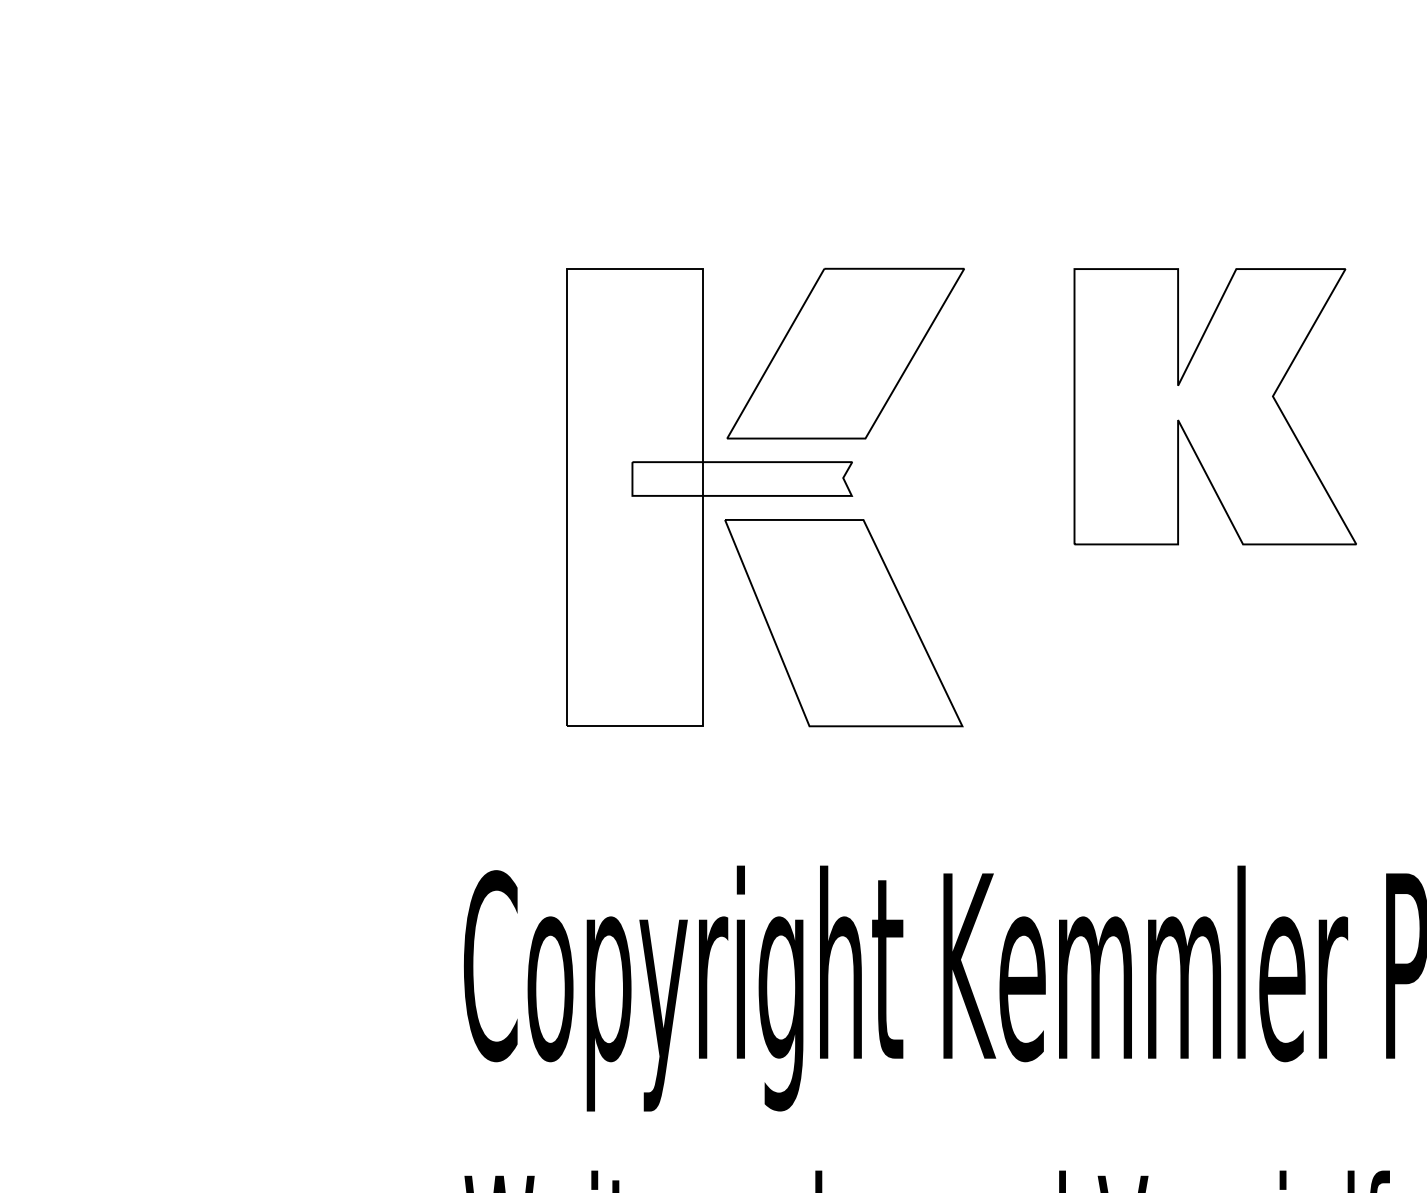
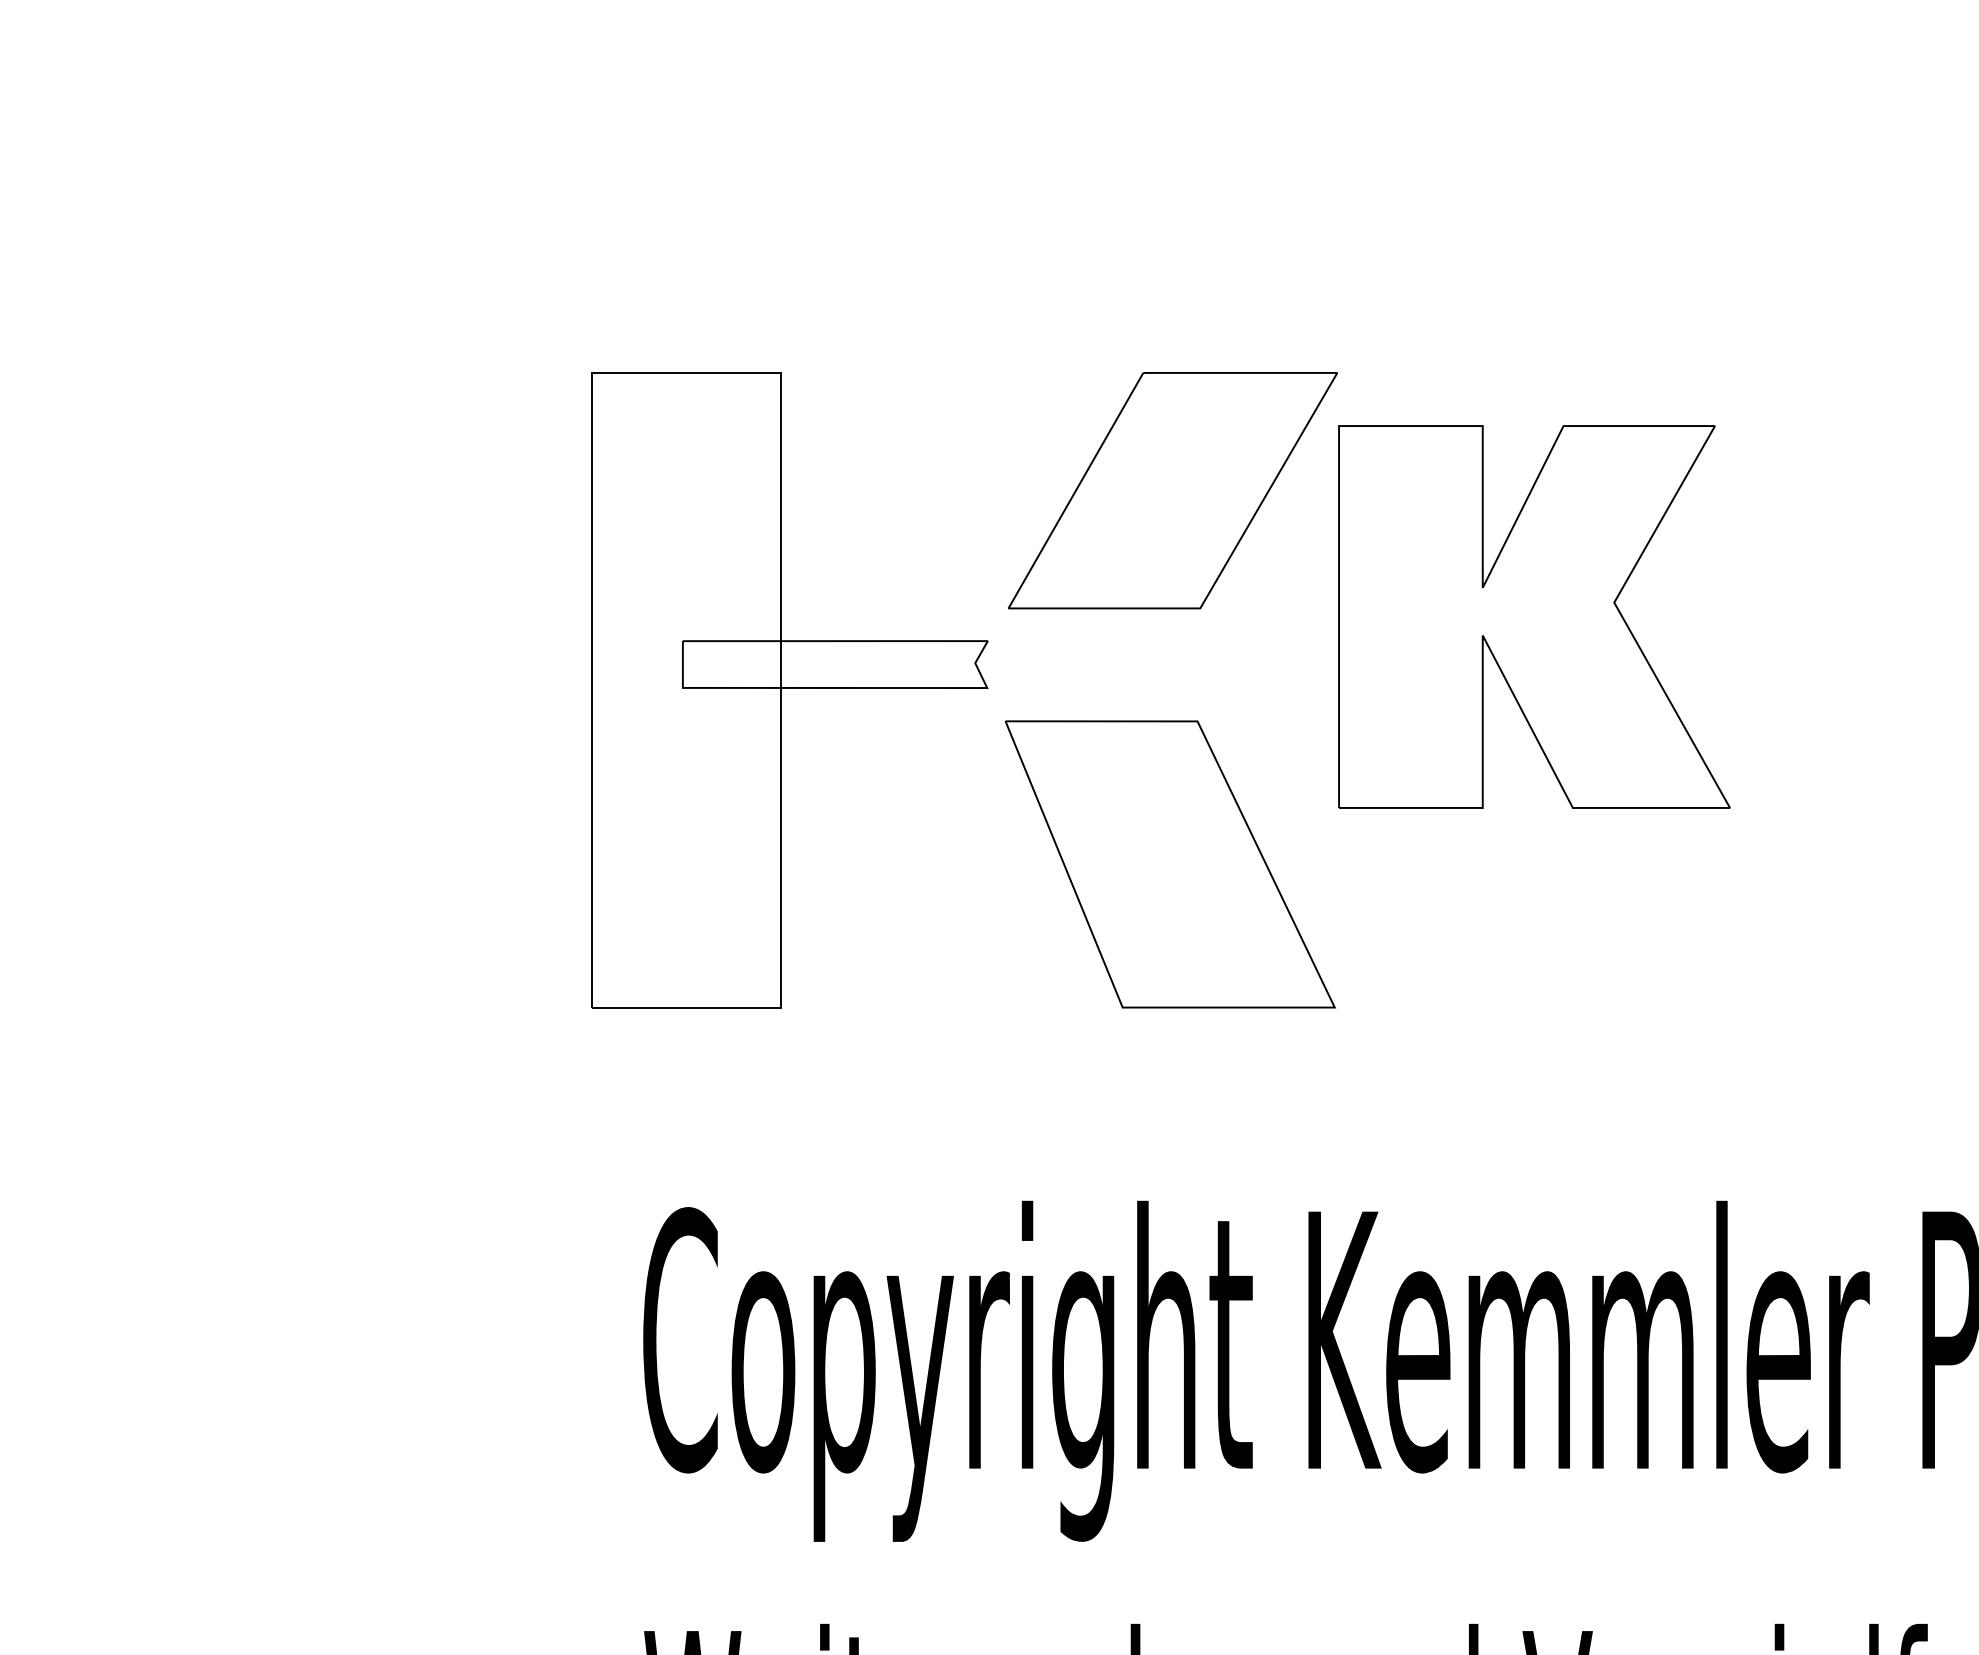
part: (1214, 406) -> (1533, 616), moved
part: (709, 497) -> (789, 690), moved

